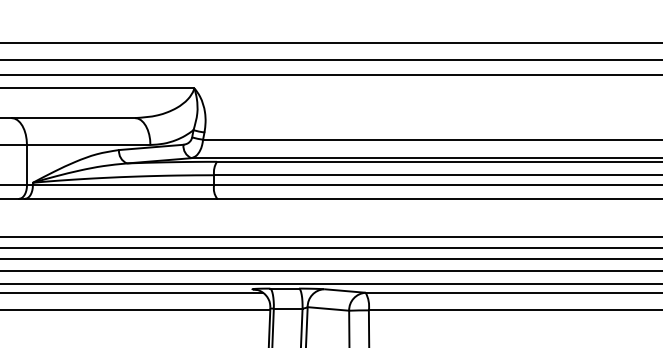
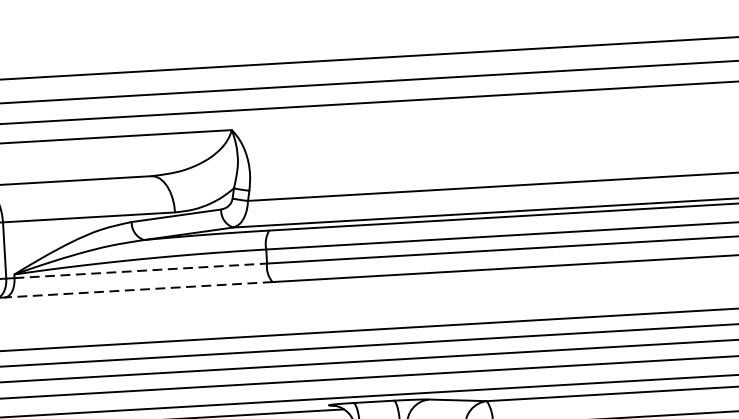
line: (123, 185) -> (140, 271), solid -> dashed
line: (120, 198) -> (137, 289), solid -> dashed

